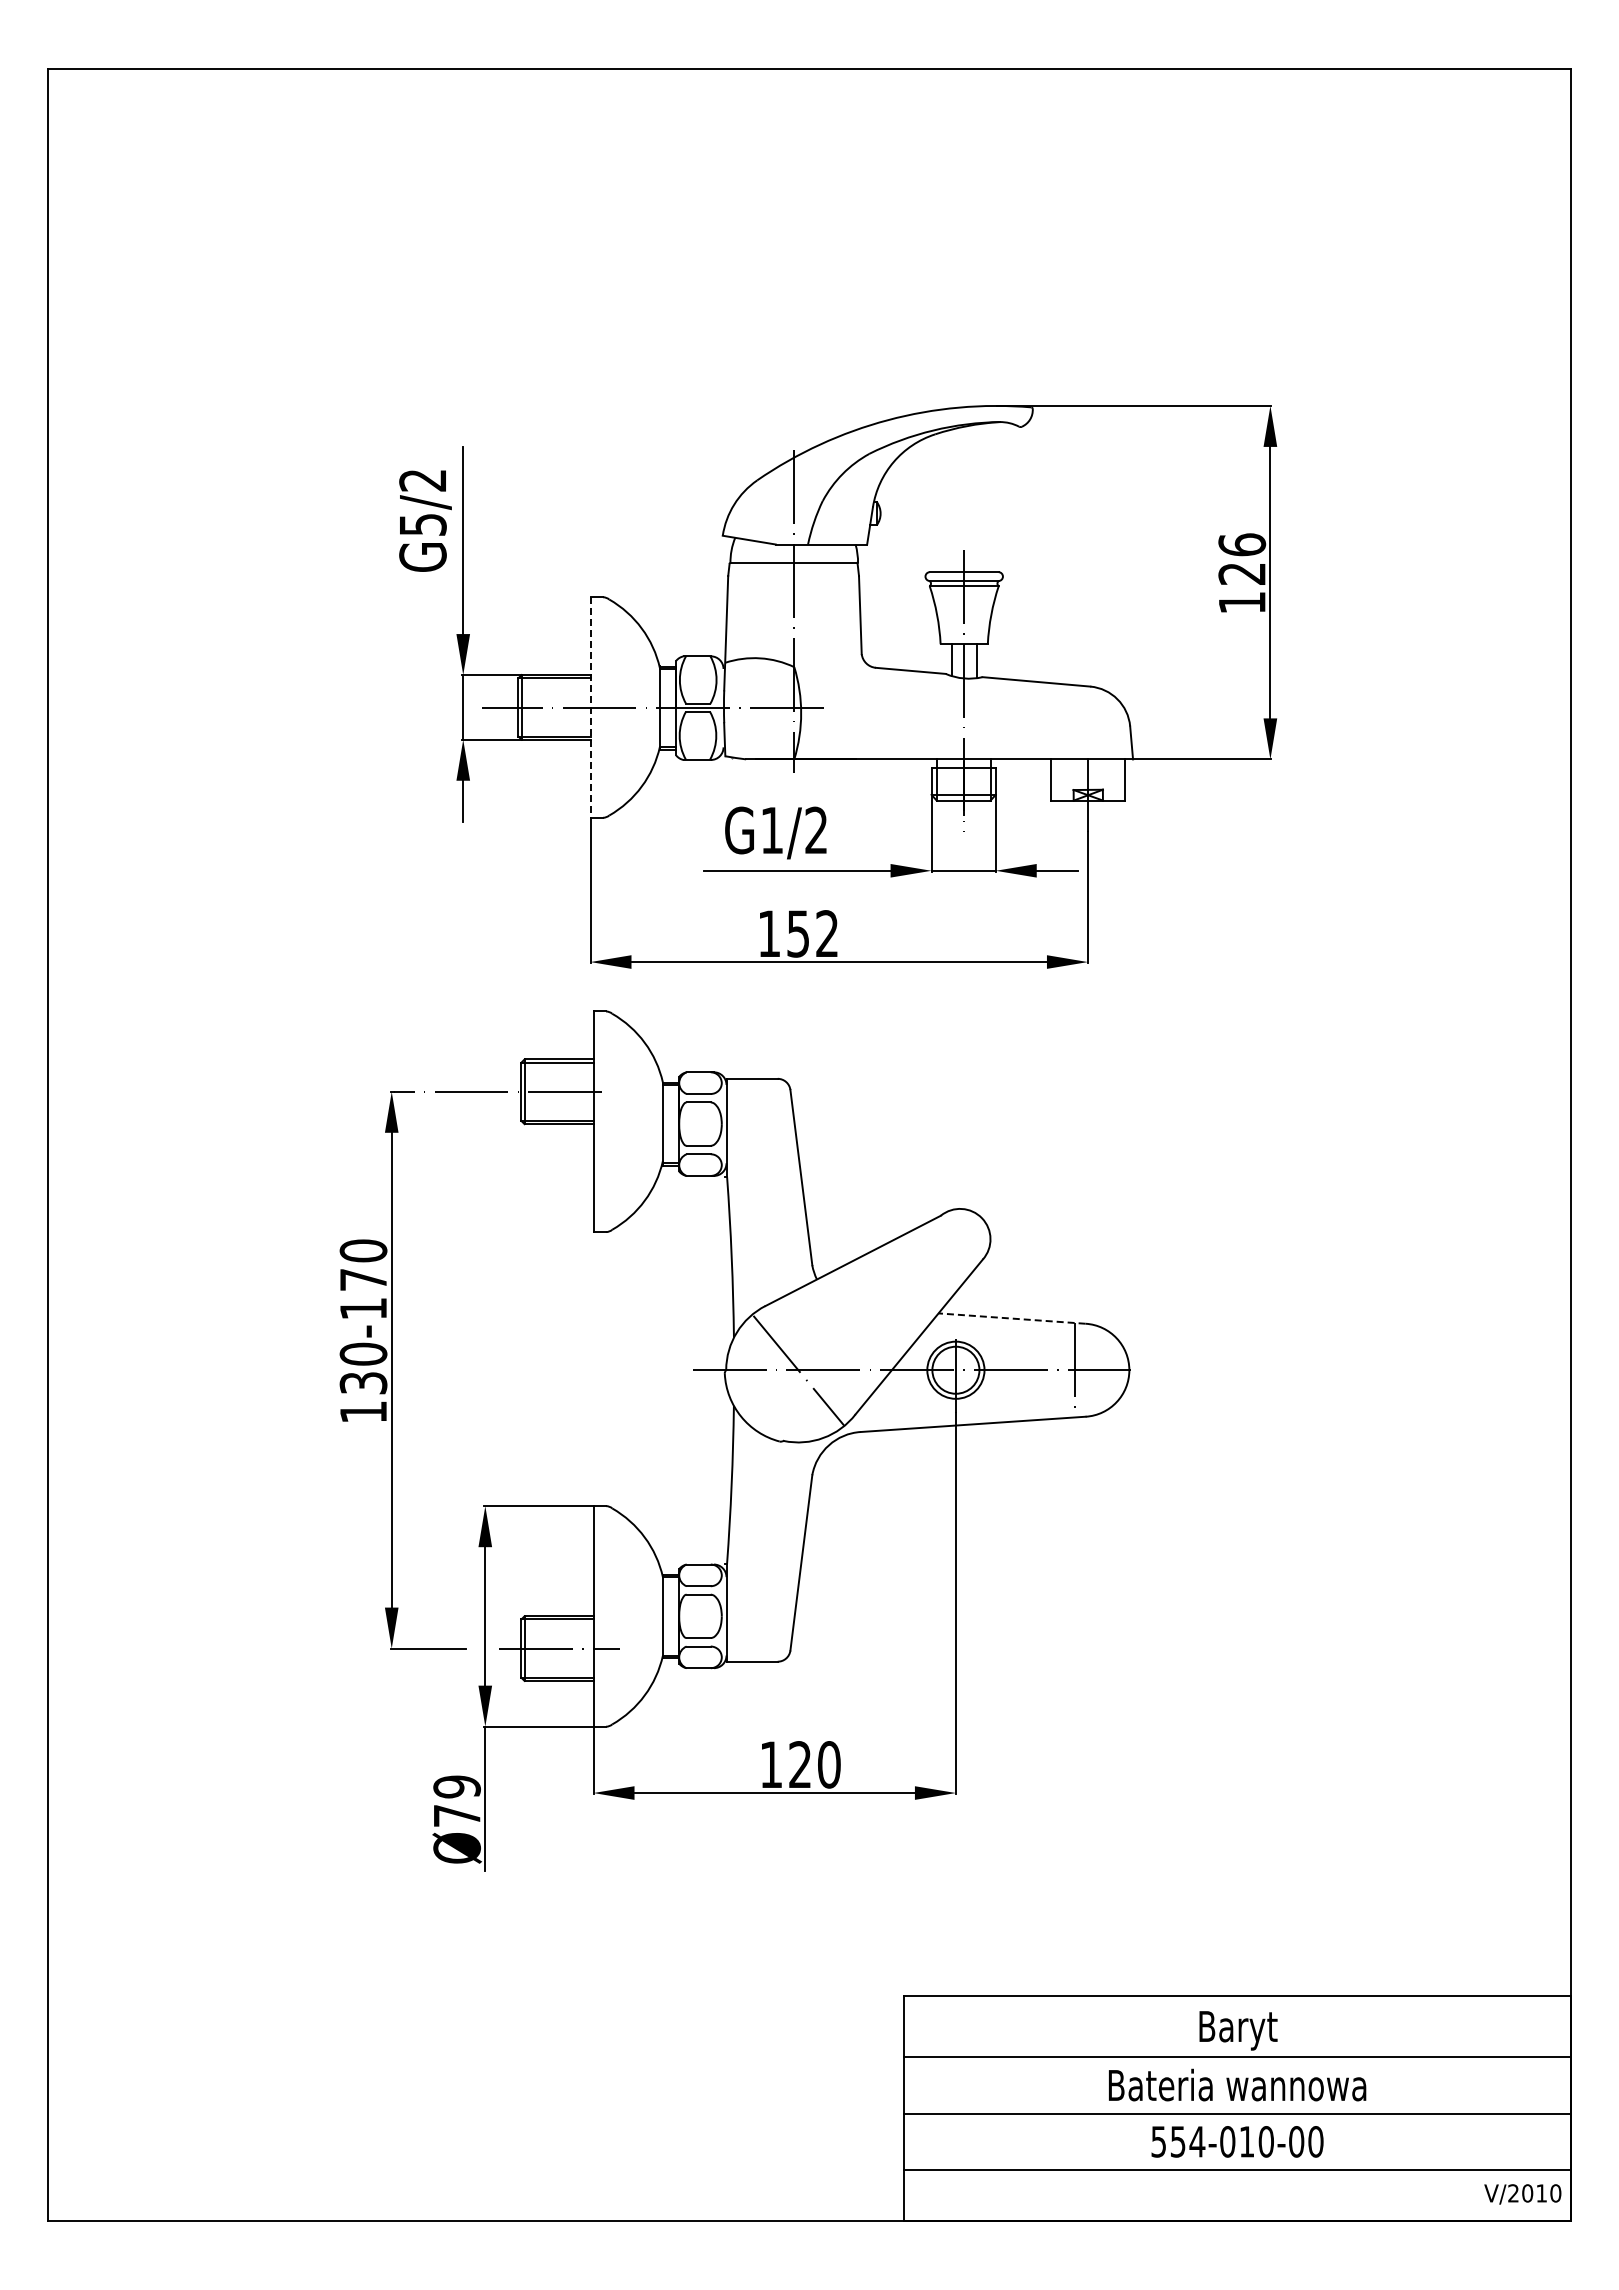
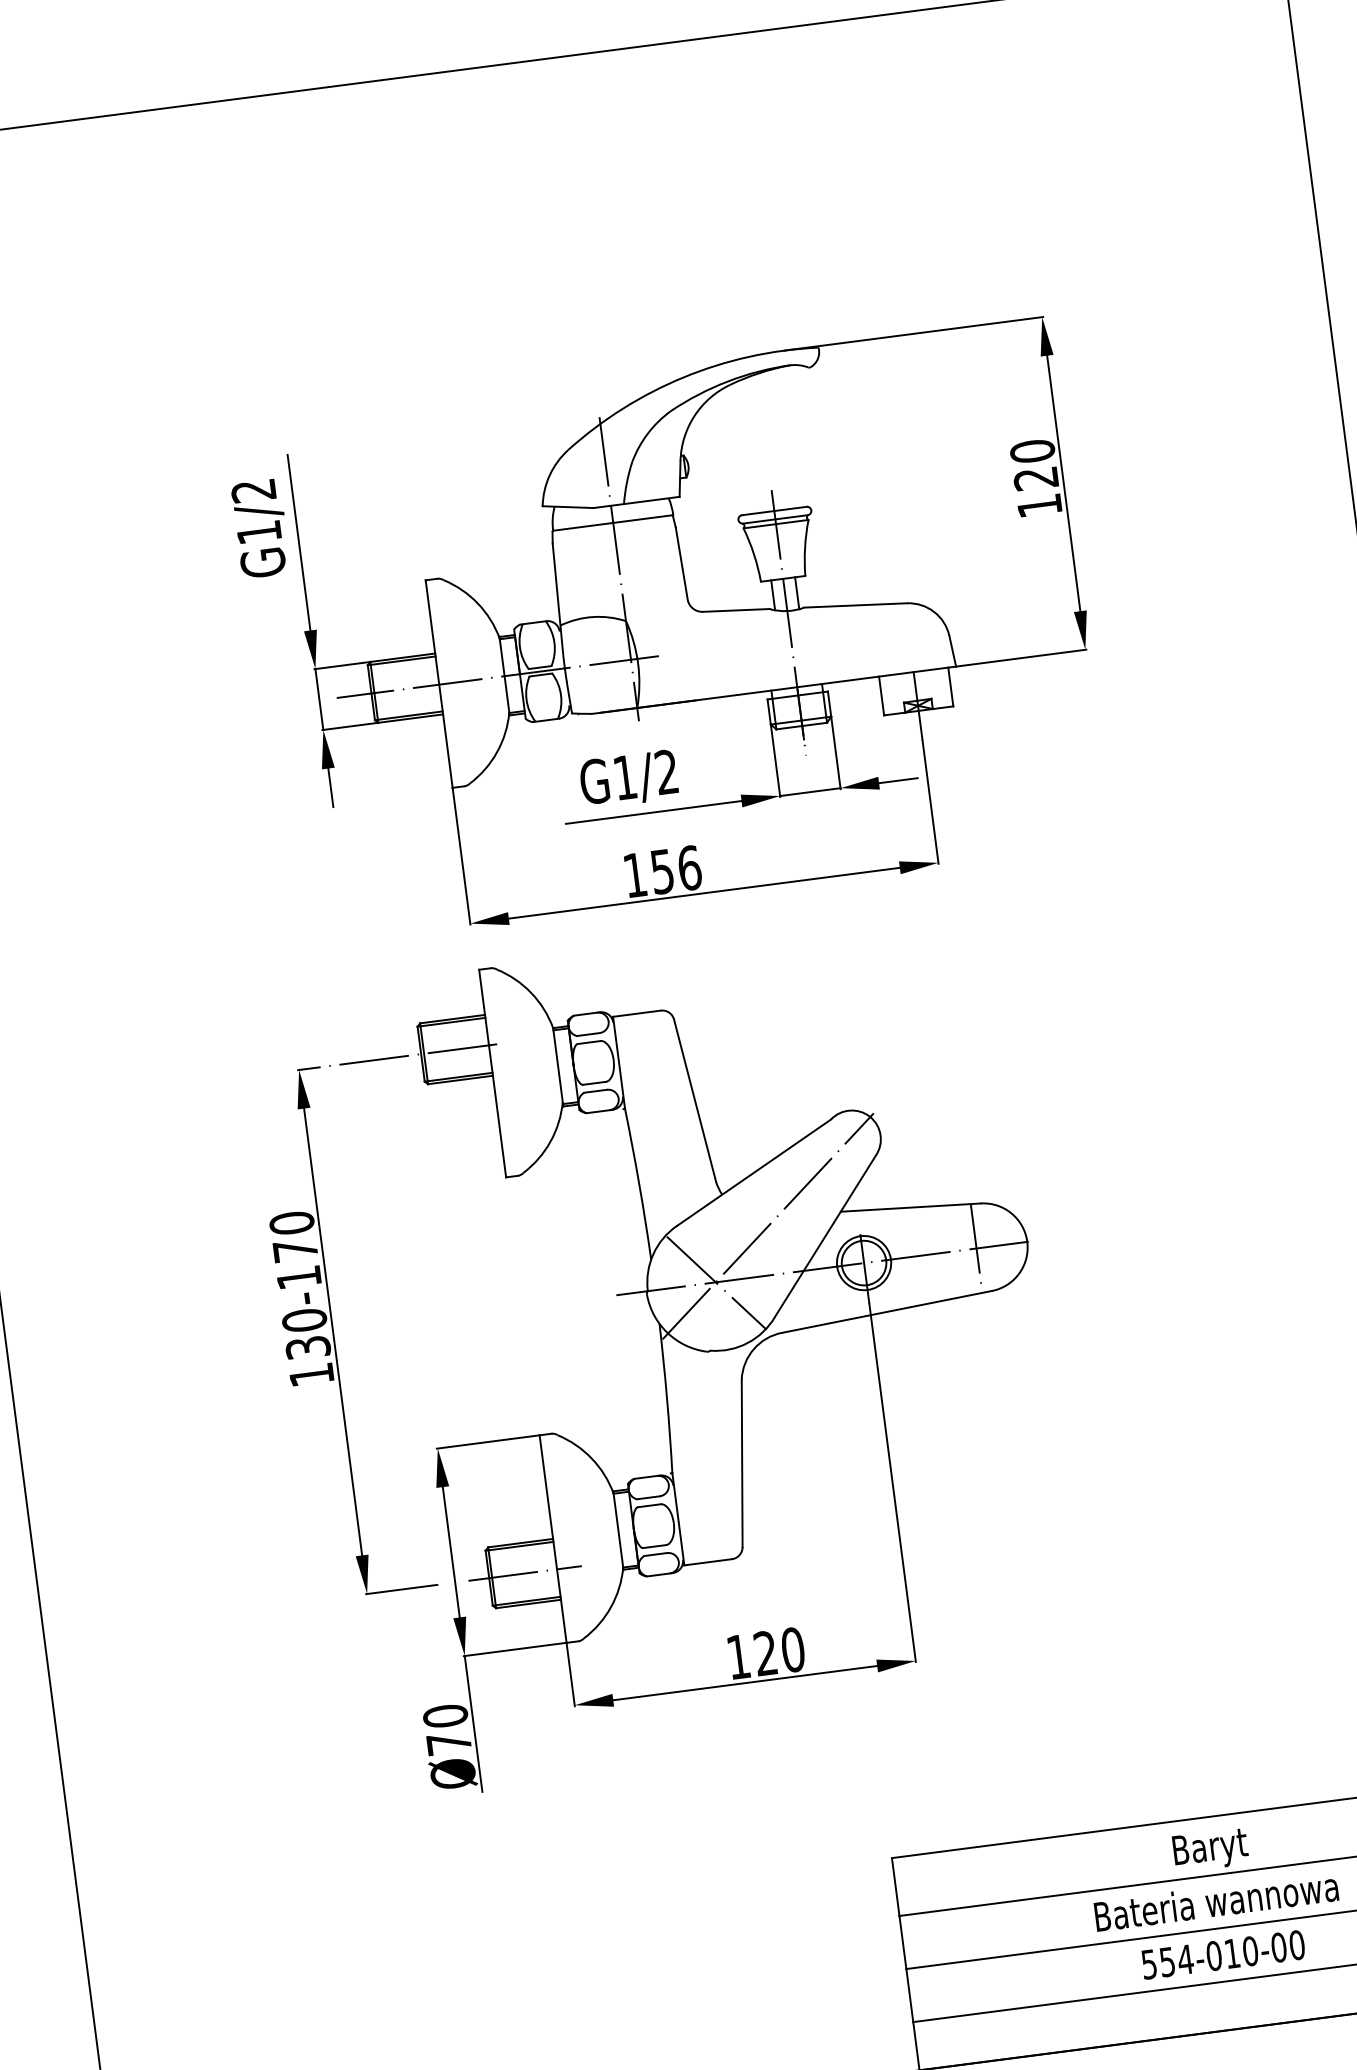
text: (423, 524) -> (259, 532), G5/2 -> G1/2
text: (1241, 544) -> (1031, 451), 126 -> 120
line: (590, 708) -> (439, 685), dashed -> solid
text: (827, 933) -> (689, 867), 152 -> 156
line: (860, 1318) -> (767, 1226), added
line: (1012, 1318) -> (910, 1207), dashed -> solid
text: (456, 1786) -> (444, 1715), Ø79 -> Ø70

